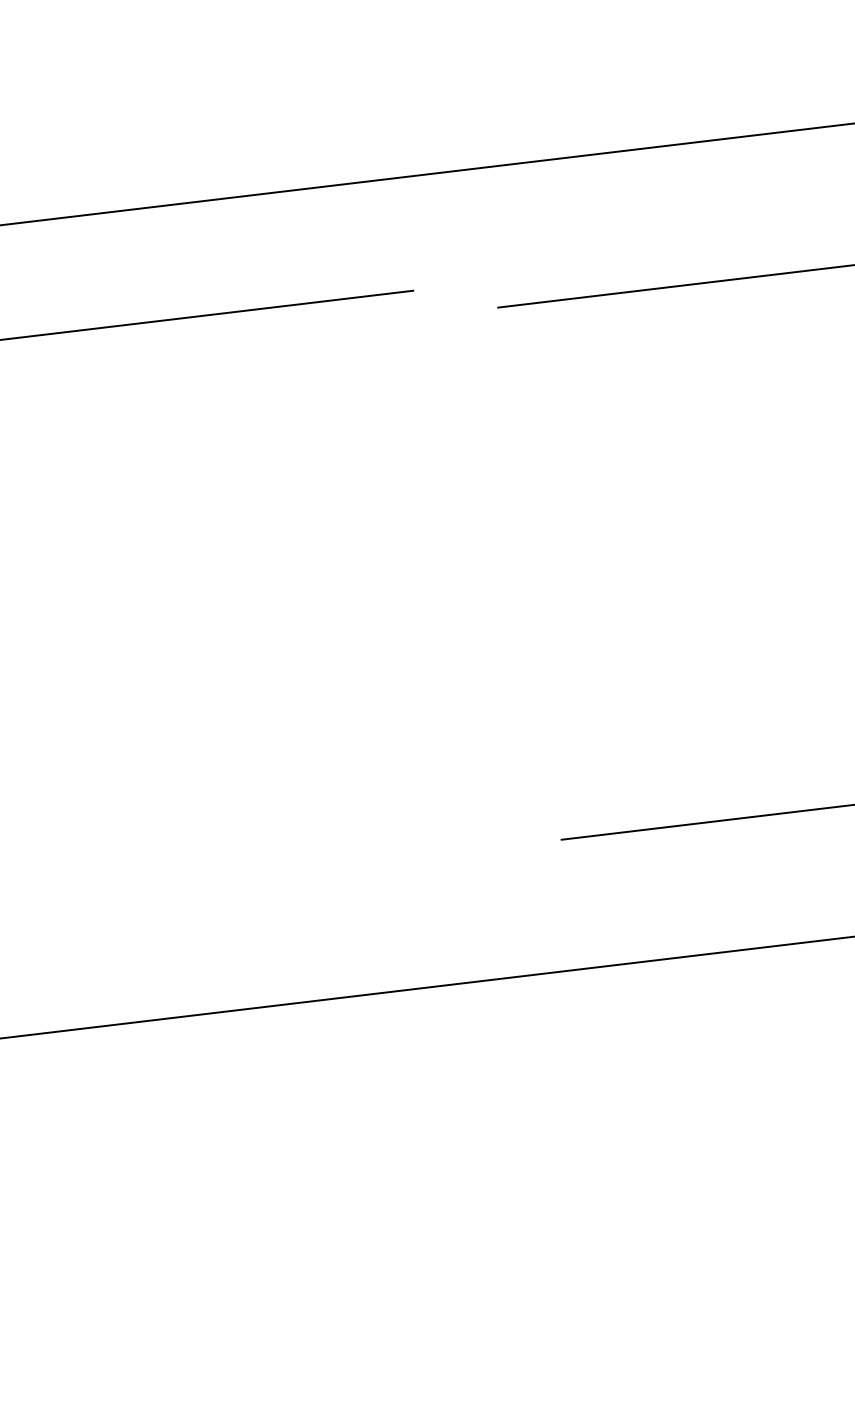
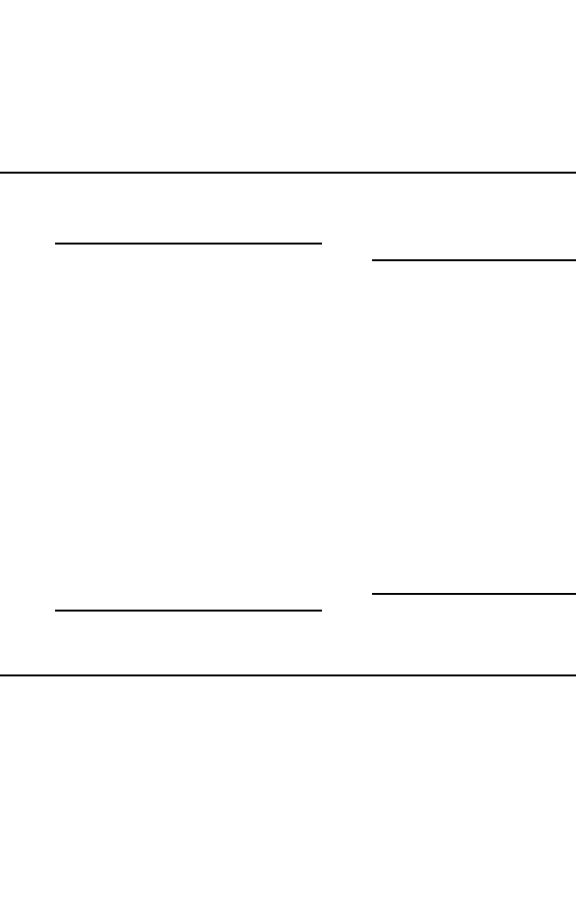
line: (271, 901) -> (188, 610), added

